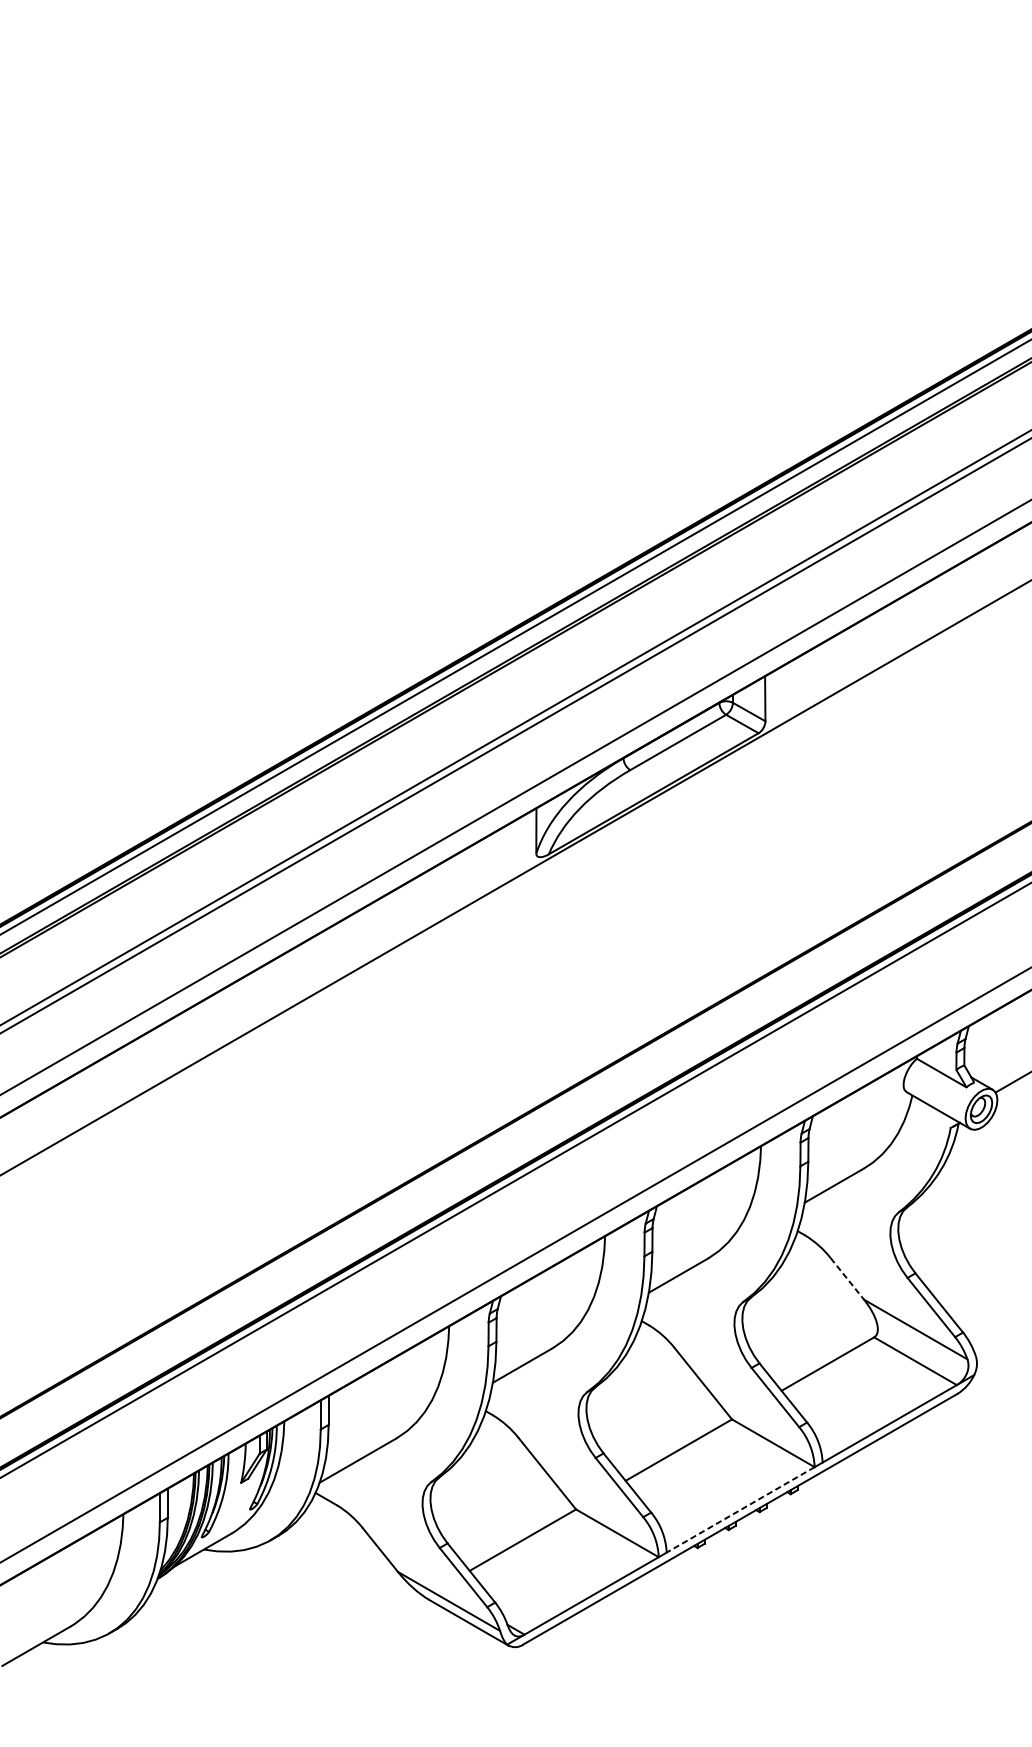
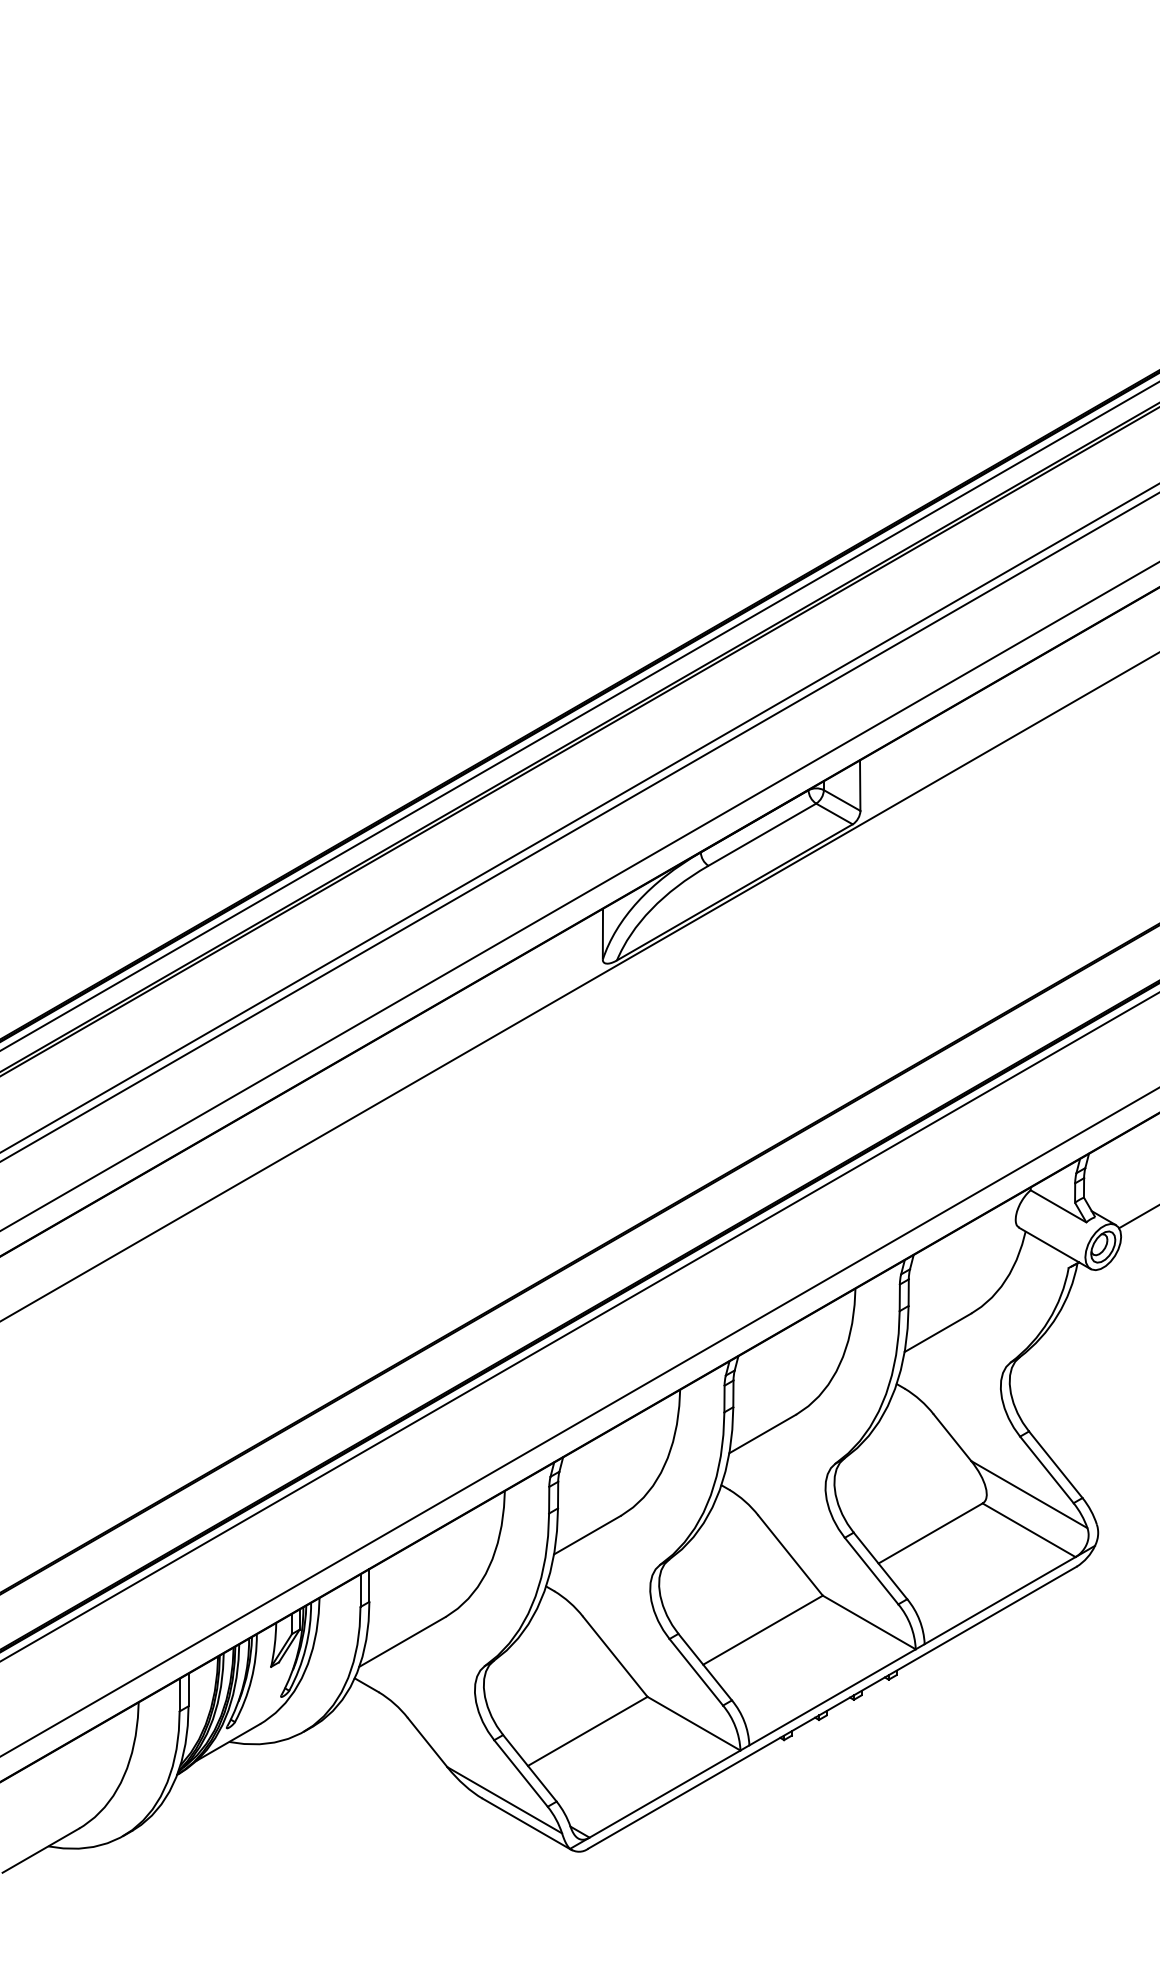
line: (847, 1278) -> (952, 1437), dashed -> solid
line: (740, 1510) -> (832, 1697), dashed -> solid

